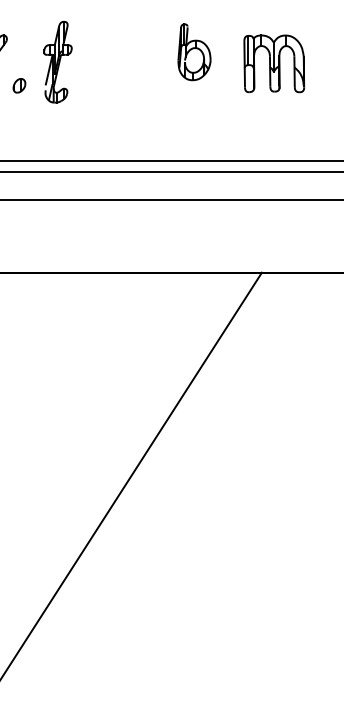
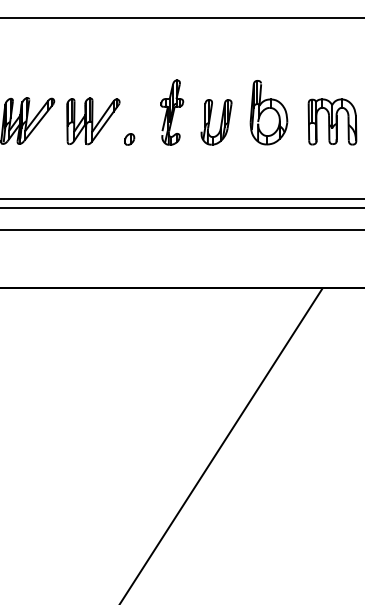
part: (193, 51) -> (268, 112), size x1.43
part: (58, 61) -> (172, 112), moved
part: (128, 64) -> (216, 122), added

